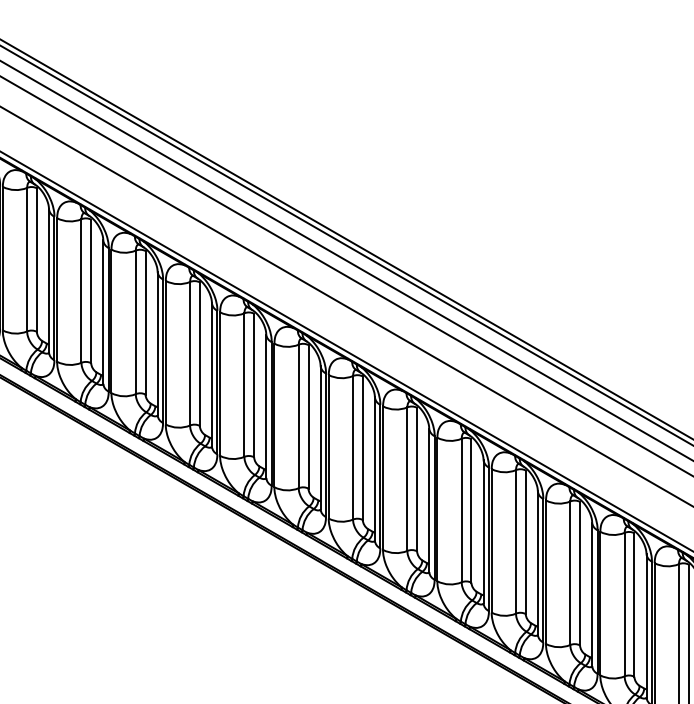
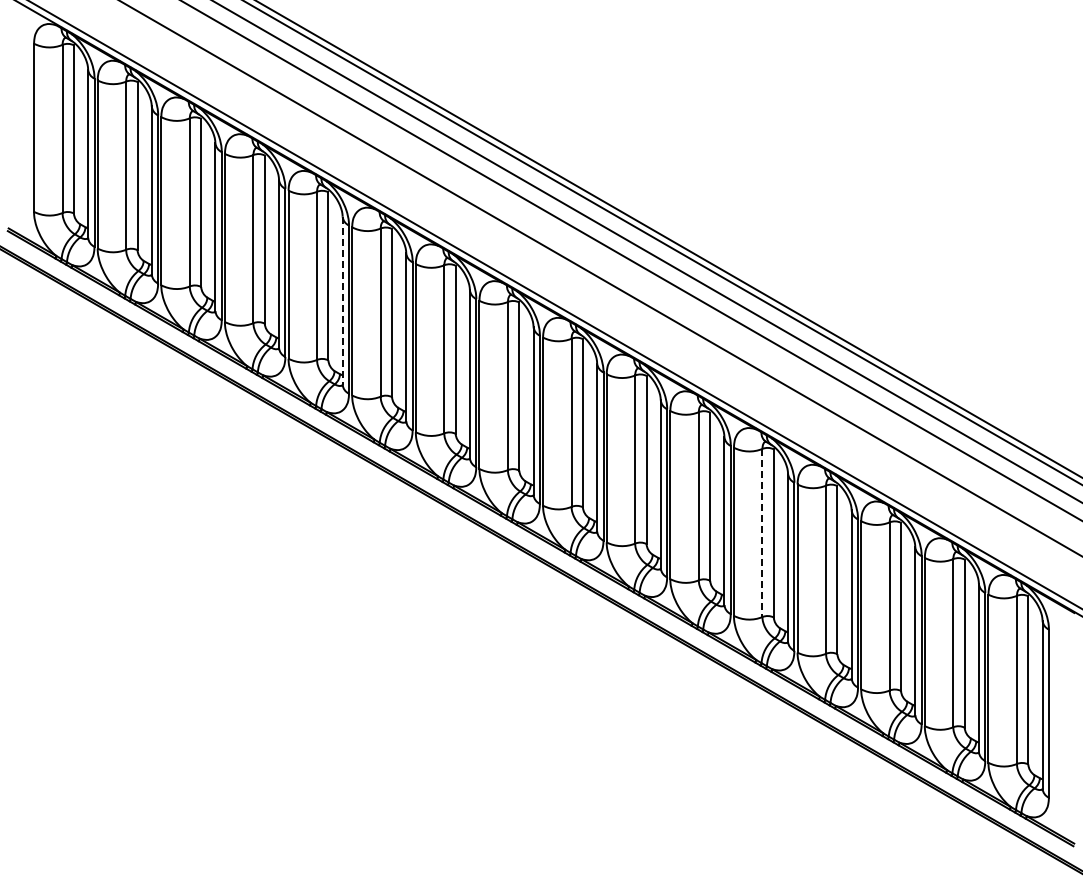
line: (103, 312) -> (342, 301), solid -> dashed
line: (461, 510) -> (762, 533), solid -> dashed

